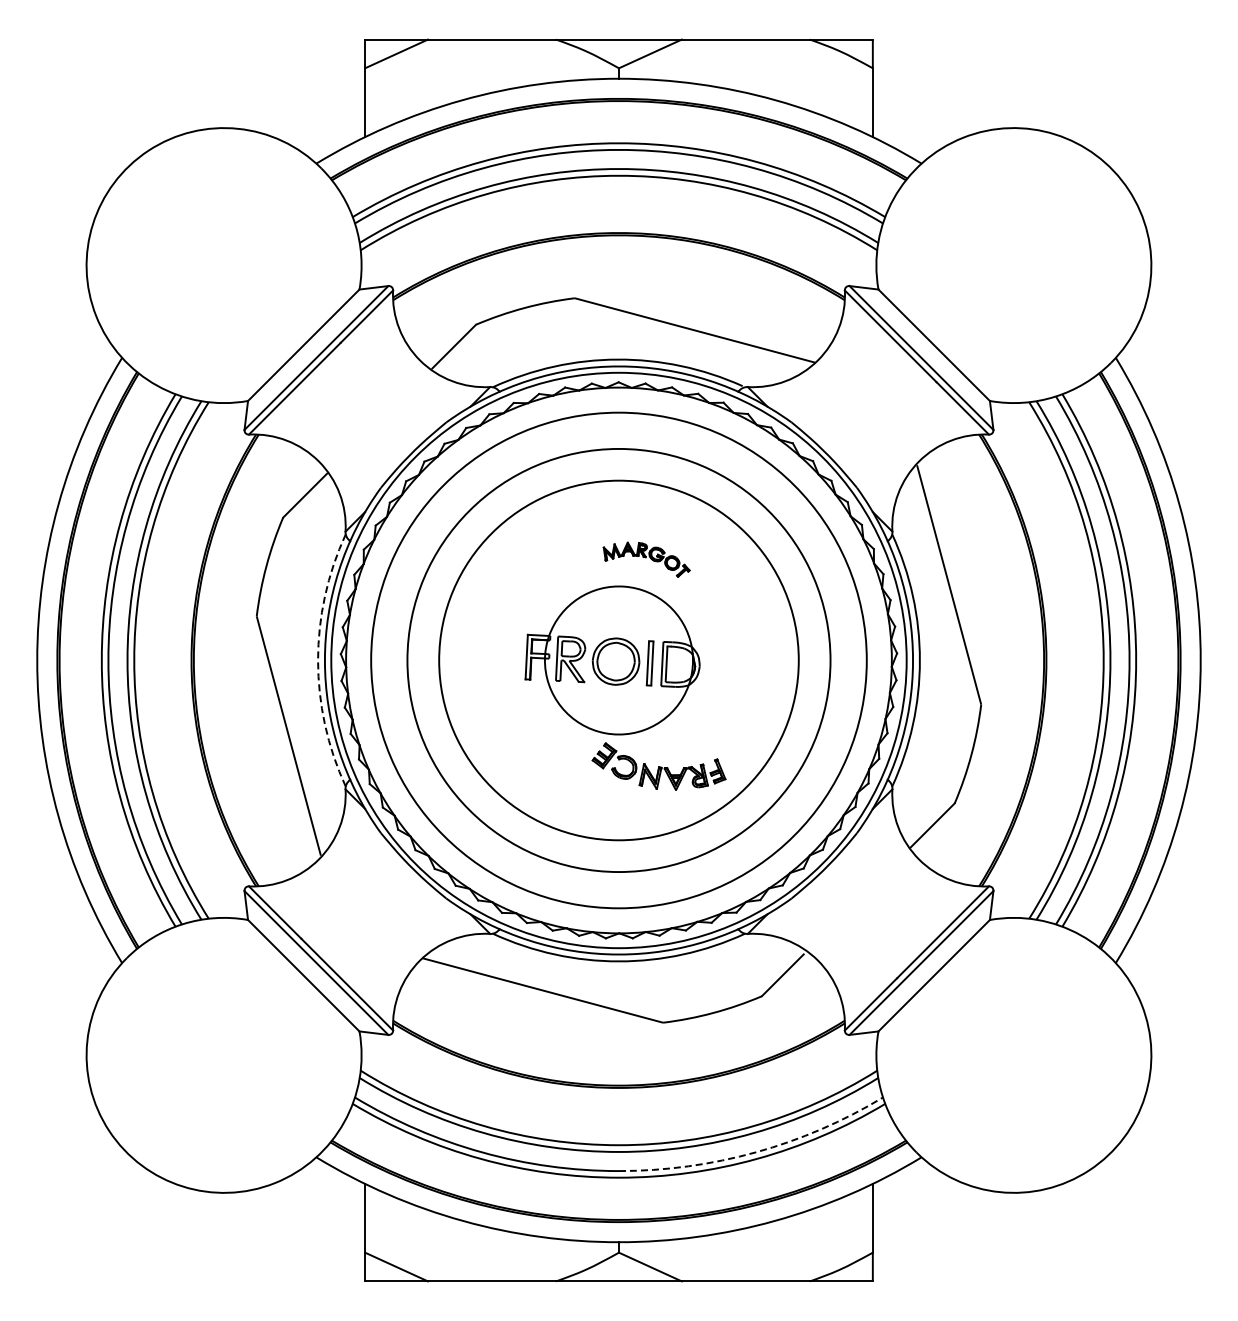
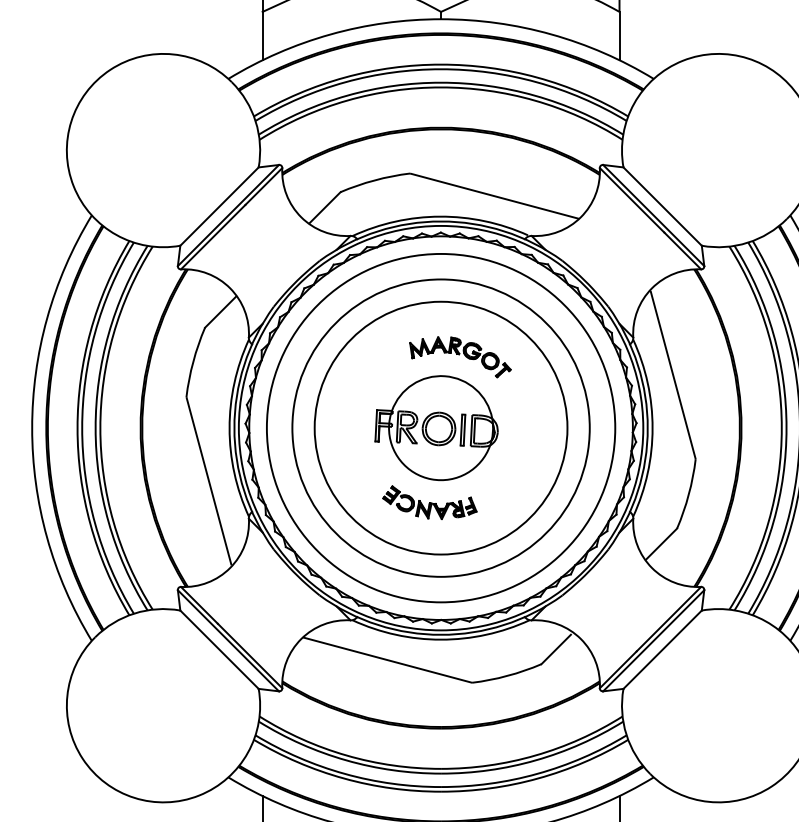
part: (646, 559) -> (460, 357), size x1.67
arc: (318, 660) -> (229, 428), dashed -> solid
part: (658, 766) -> (429, 502), moved
arc: (756, 1152) -> (537, 773), dashed -> solid

